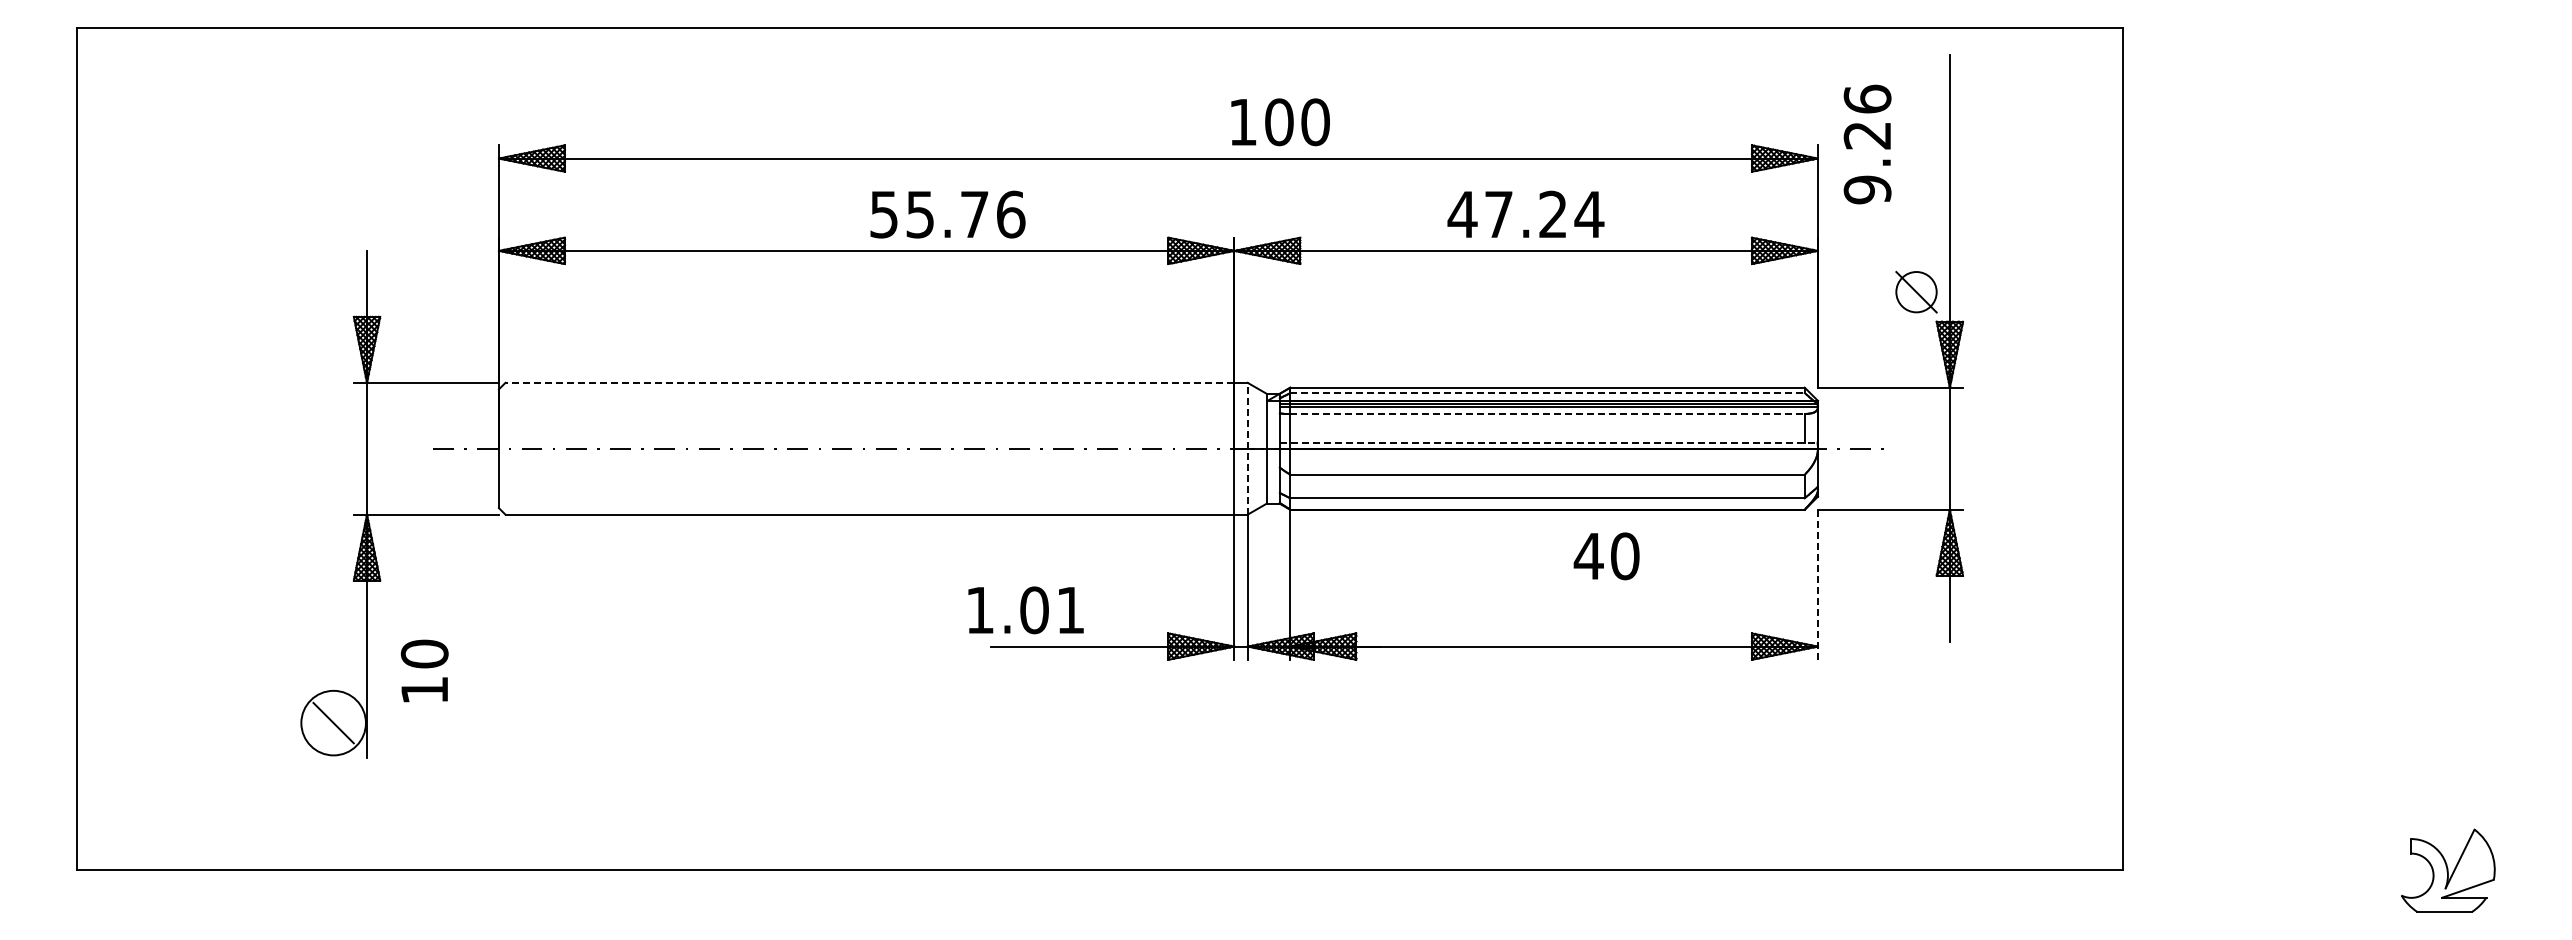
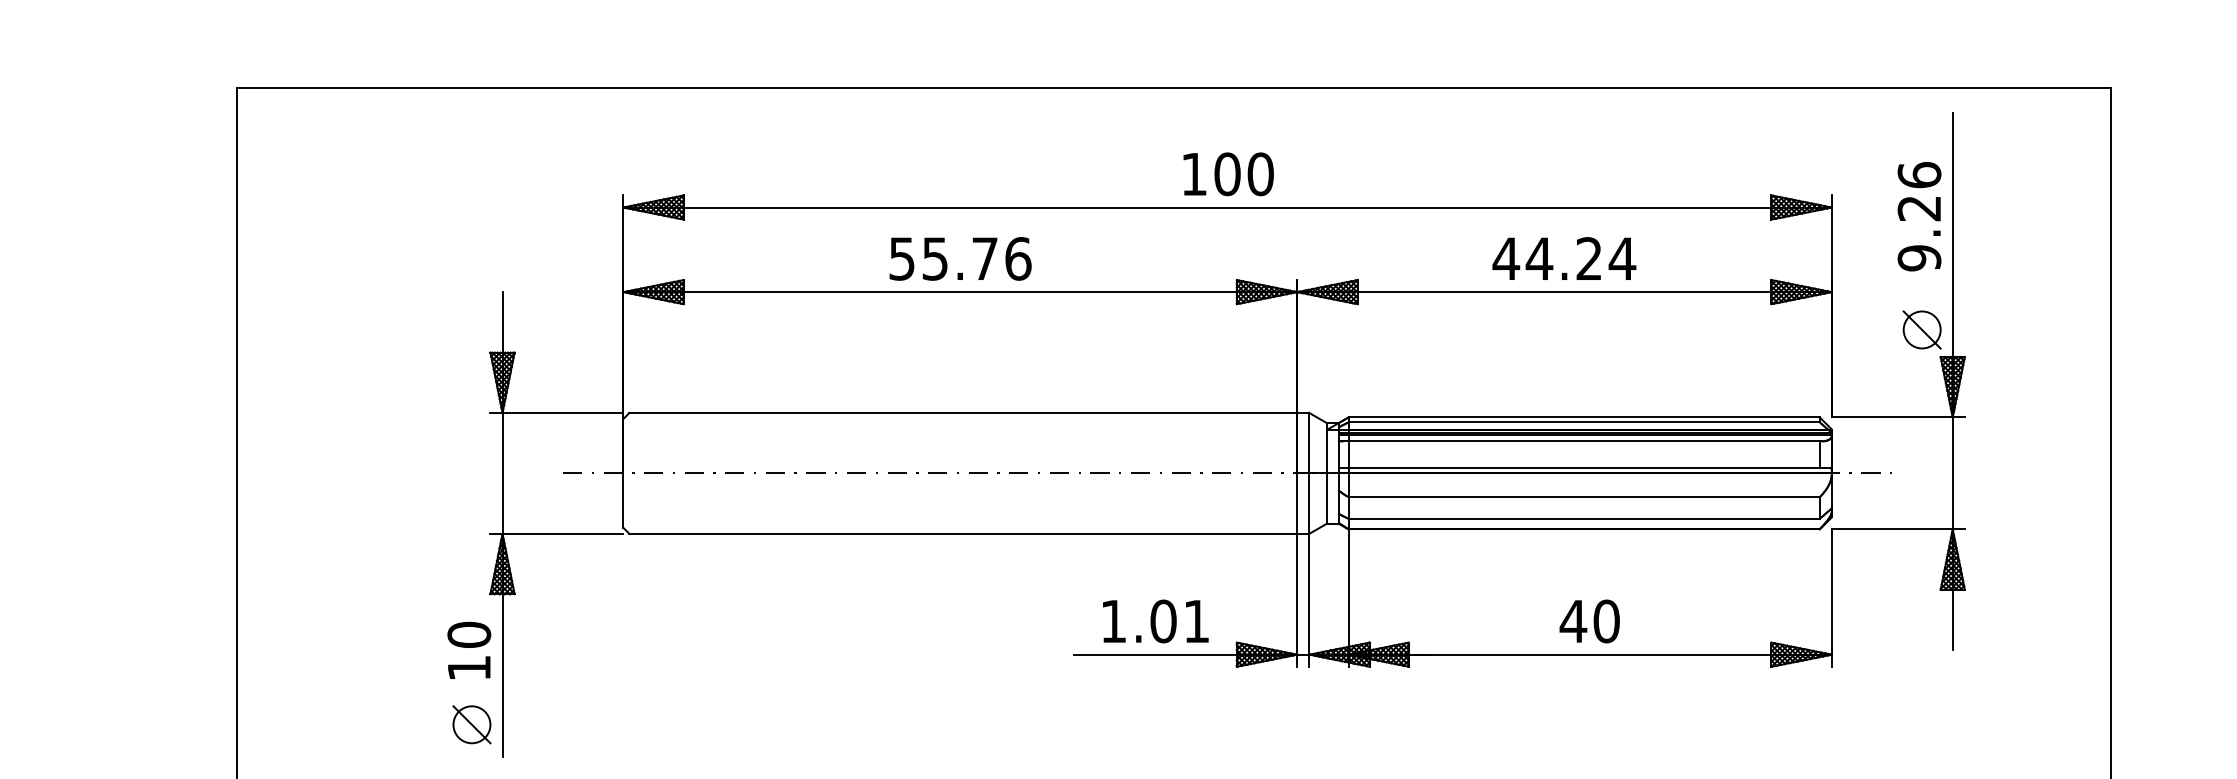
text: (1280, 122) -> (1228, 174), moved
text: (1867, 144) -> (1919, 216), moved
text: (947, 214) -> (960, 258), moved
text: (1498, 214) -> (1539, 258), 47.24 -> 44.24
line: (869, 382) -> (962, 412), dashed -> solid
line: (1548, 393) -> (1585, 422), dashed -> solid
line: (1548, 413) -> (1585, 441), dashed -> solid
line: (1548, 442) -> (1585, 467), dashed -> solid
line: (1247, 448) -> (1309, 473), dashed -> solid
text: (1606, 556) -> (1589, 621), moved
line: (1817, 584) -> (1831, 597), dashed -> solid
text: (1025, 610) -> (1155, 621), moved
text: (424, 670) -> (469, 650), moved
circle: (333, 722) -> (471, 724), size x0.62

